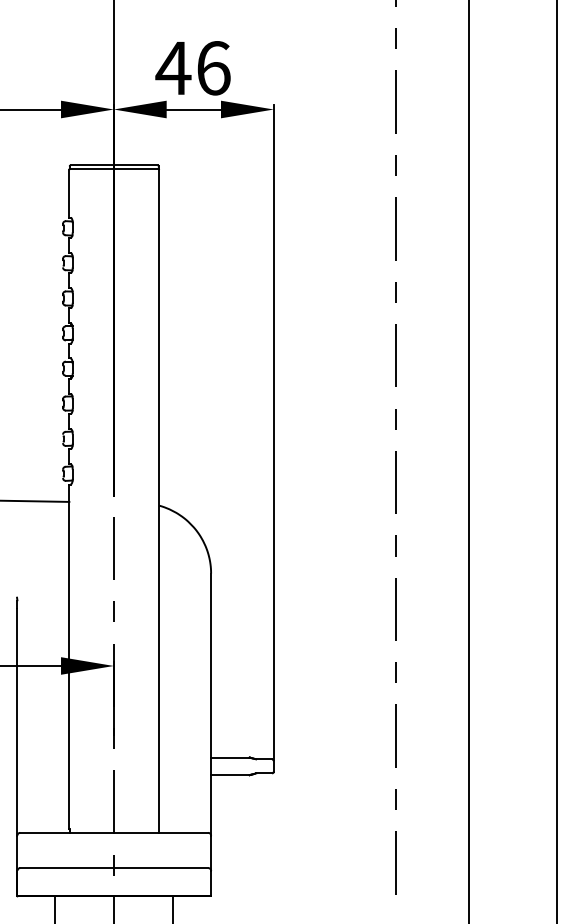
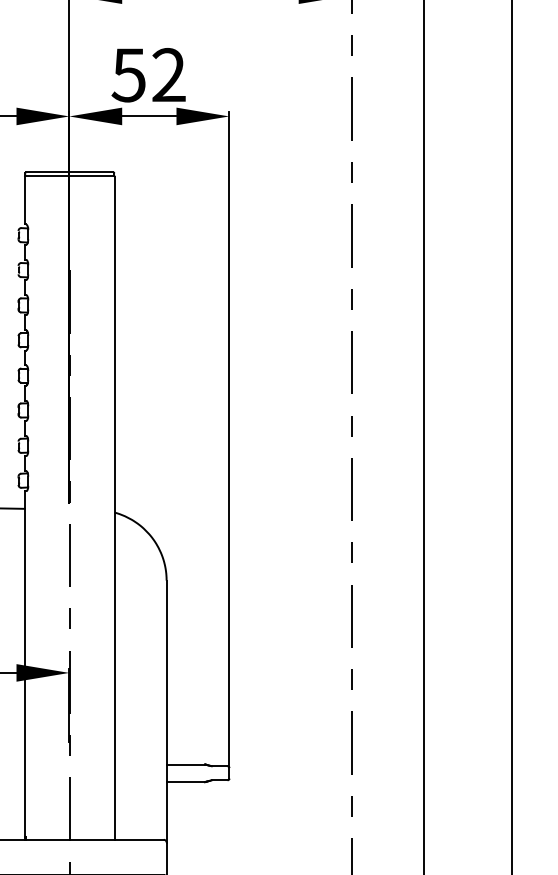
text: (192, 68) -> (148, 75), 46 -> 52

